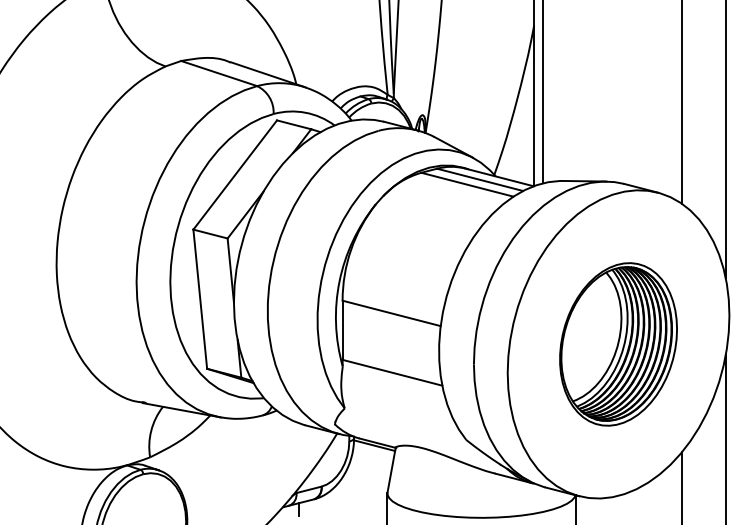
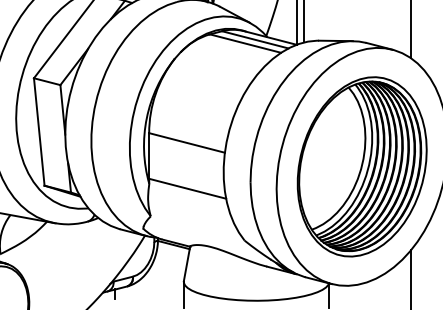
part: (618, 344) -> (362, 166), size x1.43

